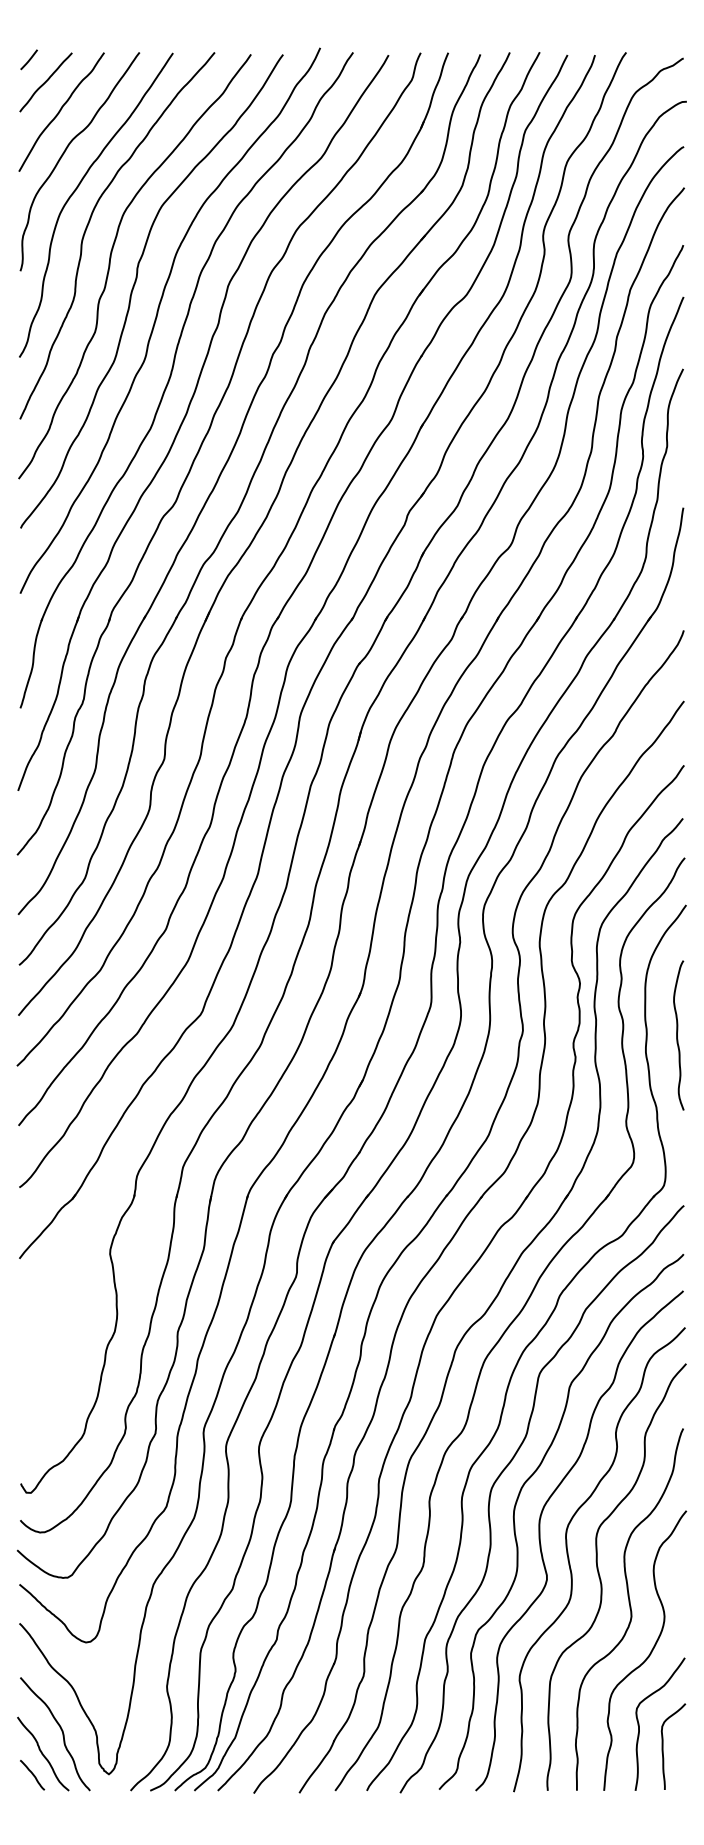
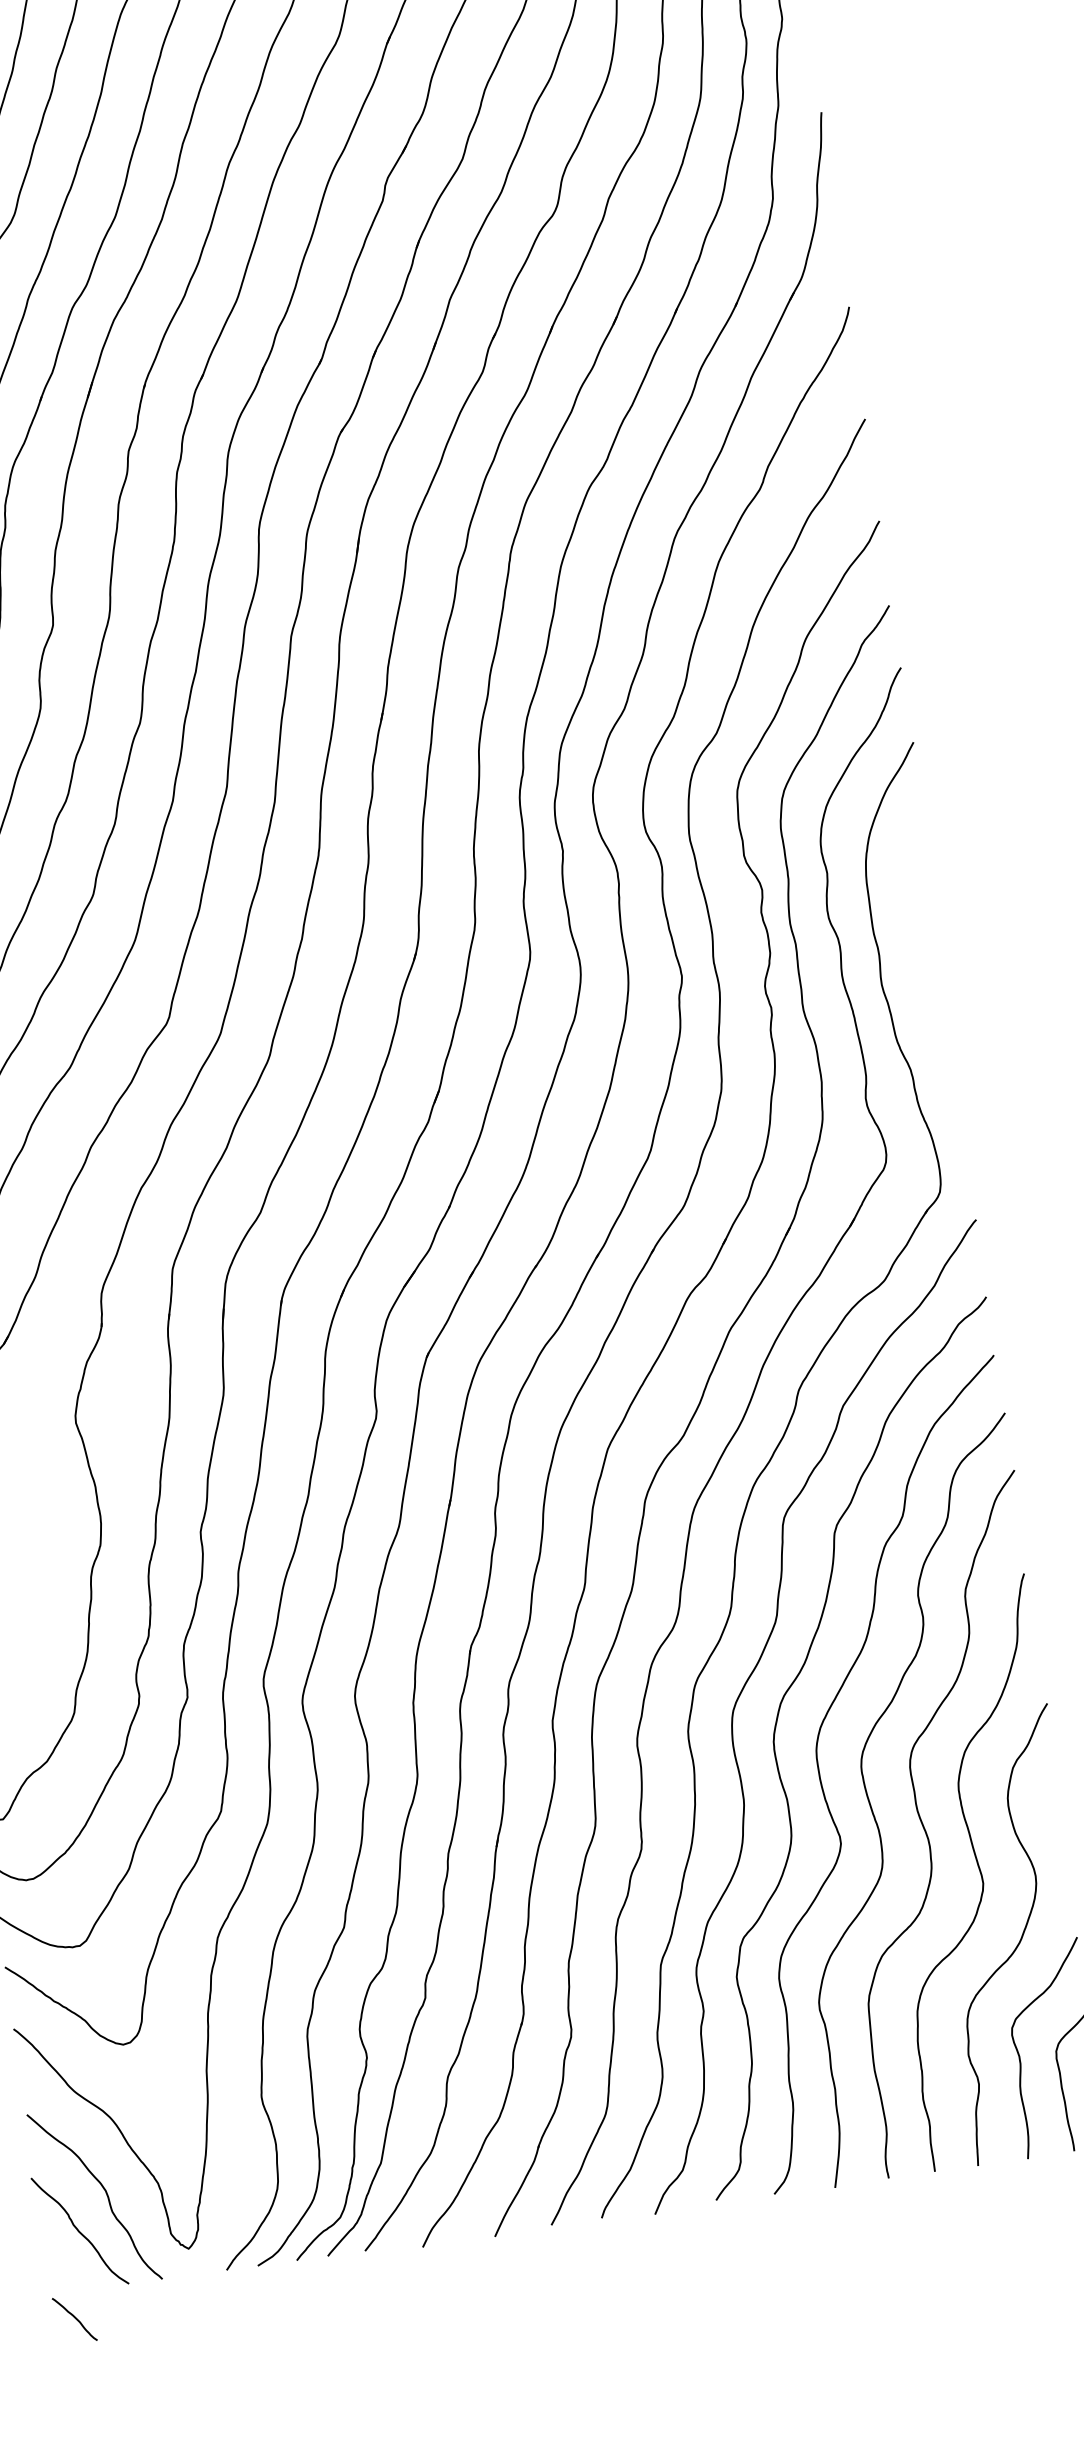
curve: (677, 1035) -> (928, 951), removed
curve: (32, 1775) -> (74, 2319), moved

